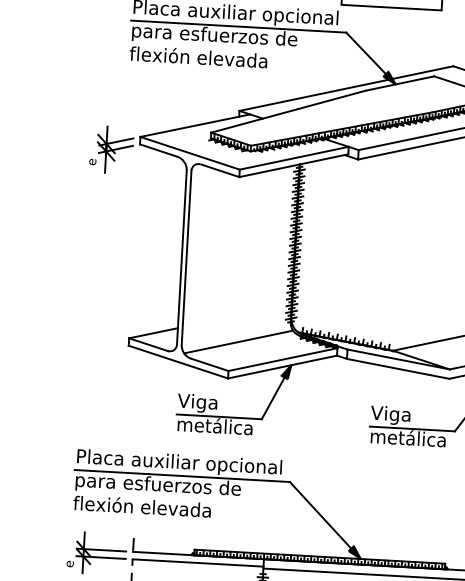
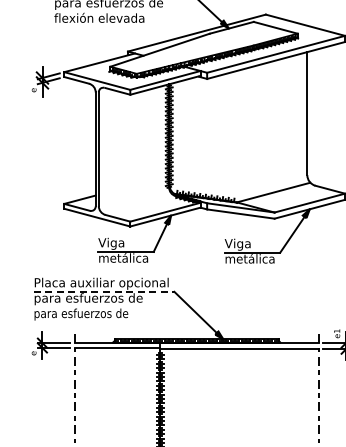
line: (238, 340) -> (135, 201), removed
line: (183, 475) -> (104, 291), solid -> dashed
text: (145, 508) -> (81, 314), flexión elevada -> para esfuerzos de

